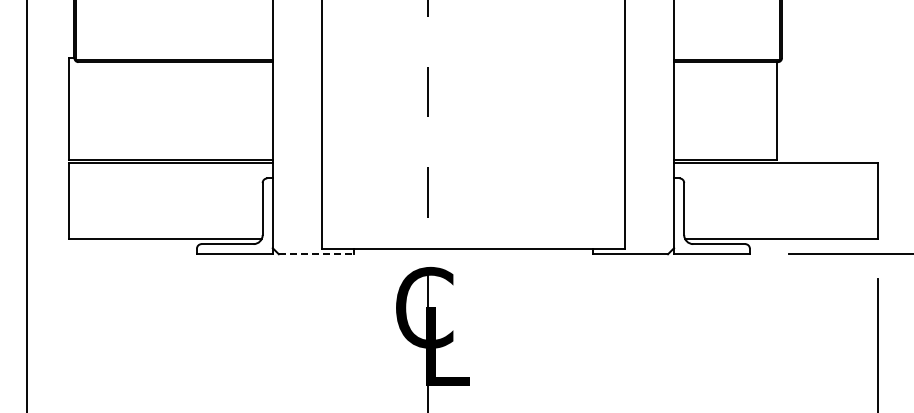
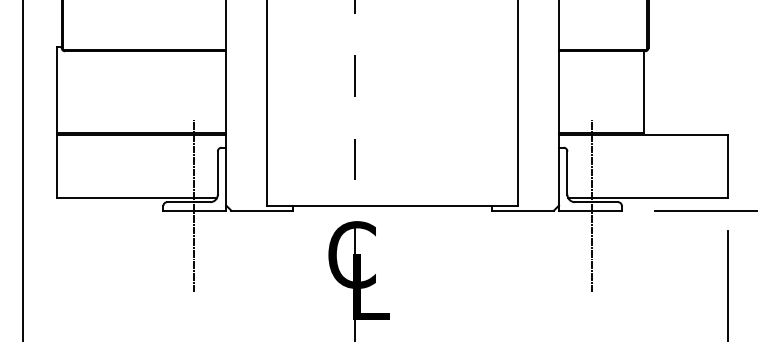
line: (233, 248) -> (193, 205), added
line: (713, 248) -> (591, 205), added
line: (316, 254) -> (262, 210), dashed -> solid

